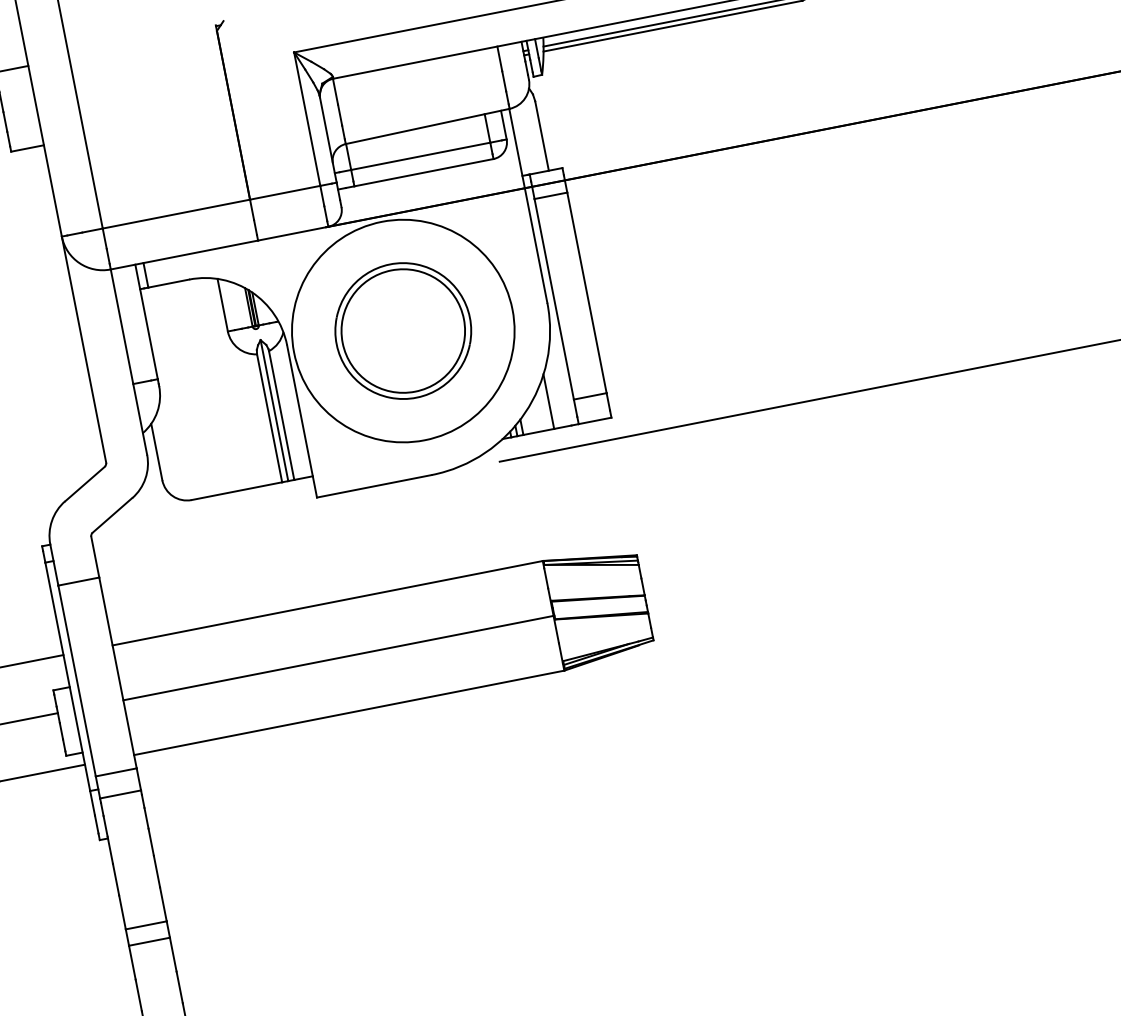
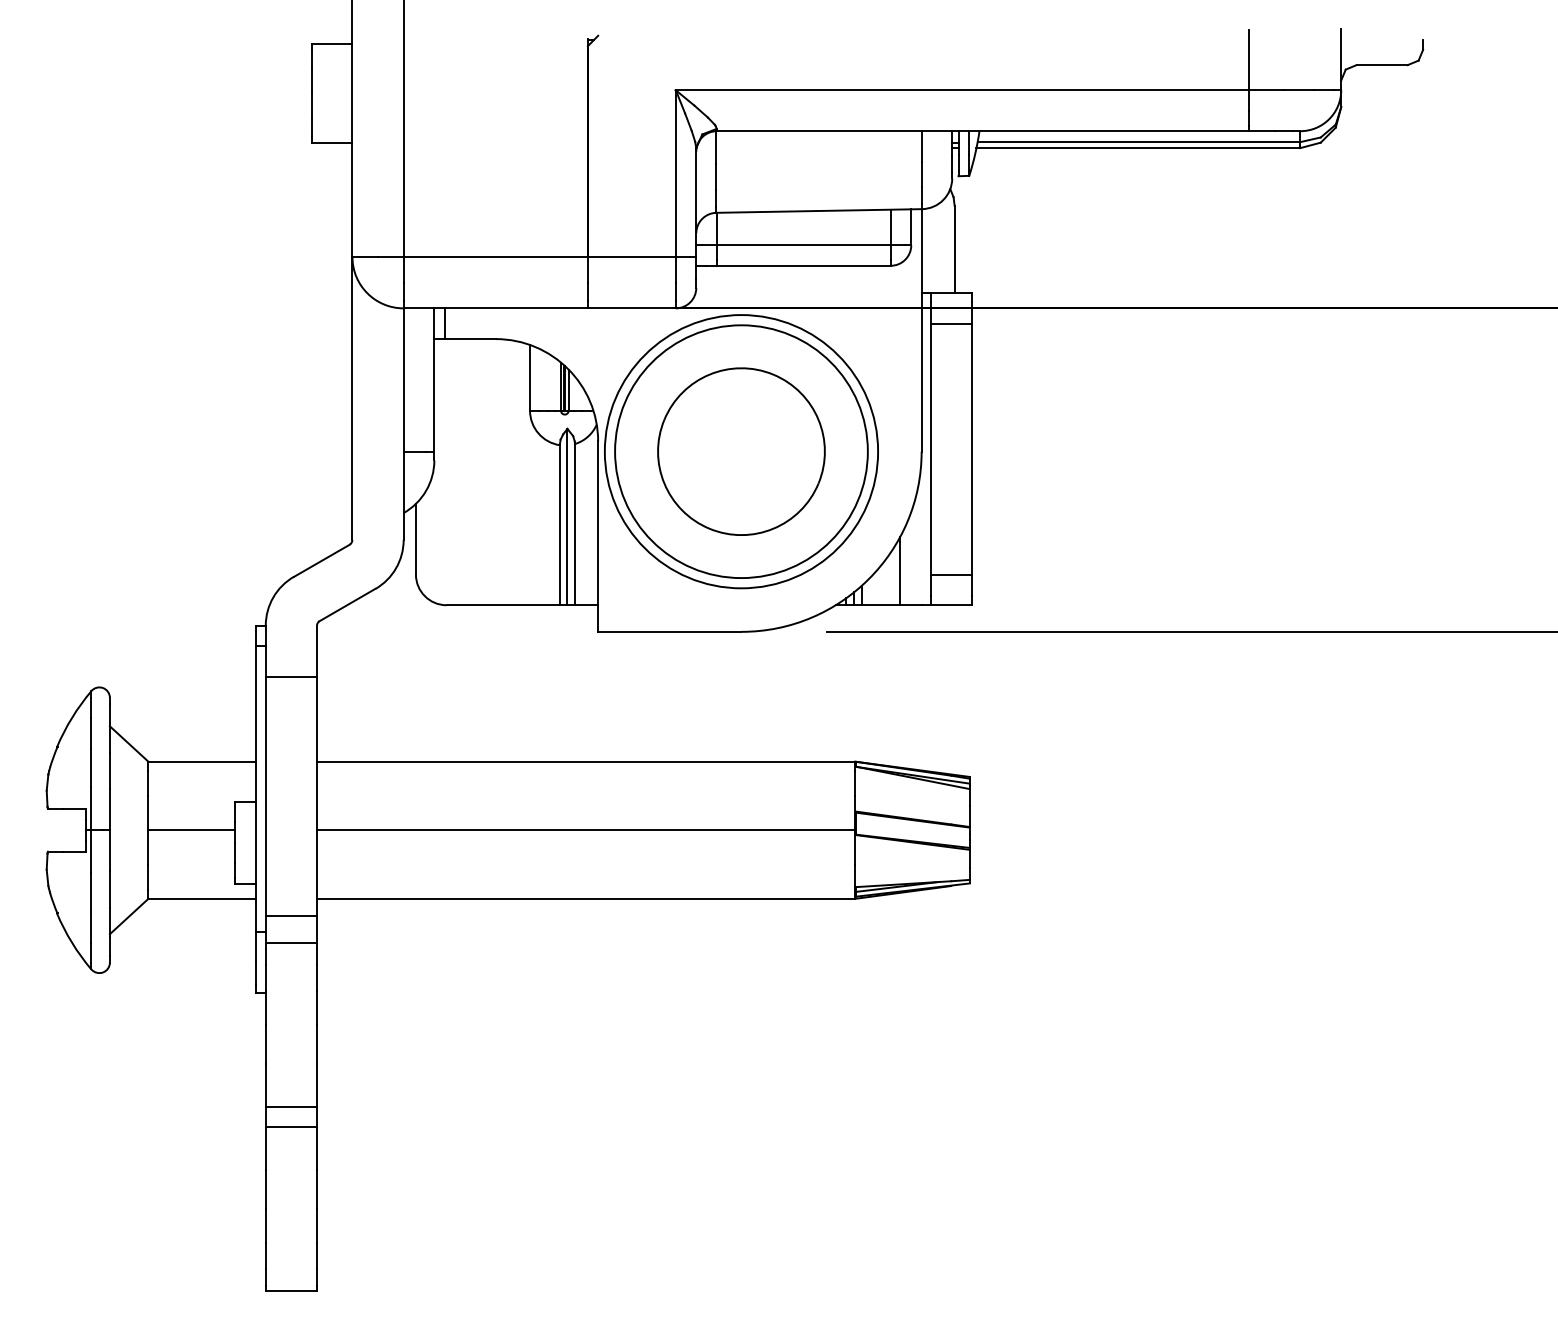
circle: (403, 330) -> (741, 451), size x1.67

